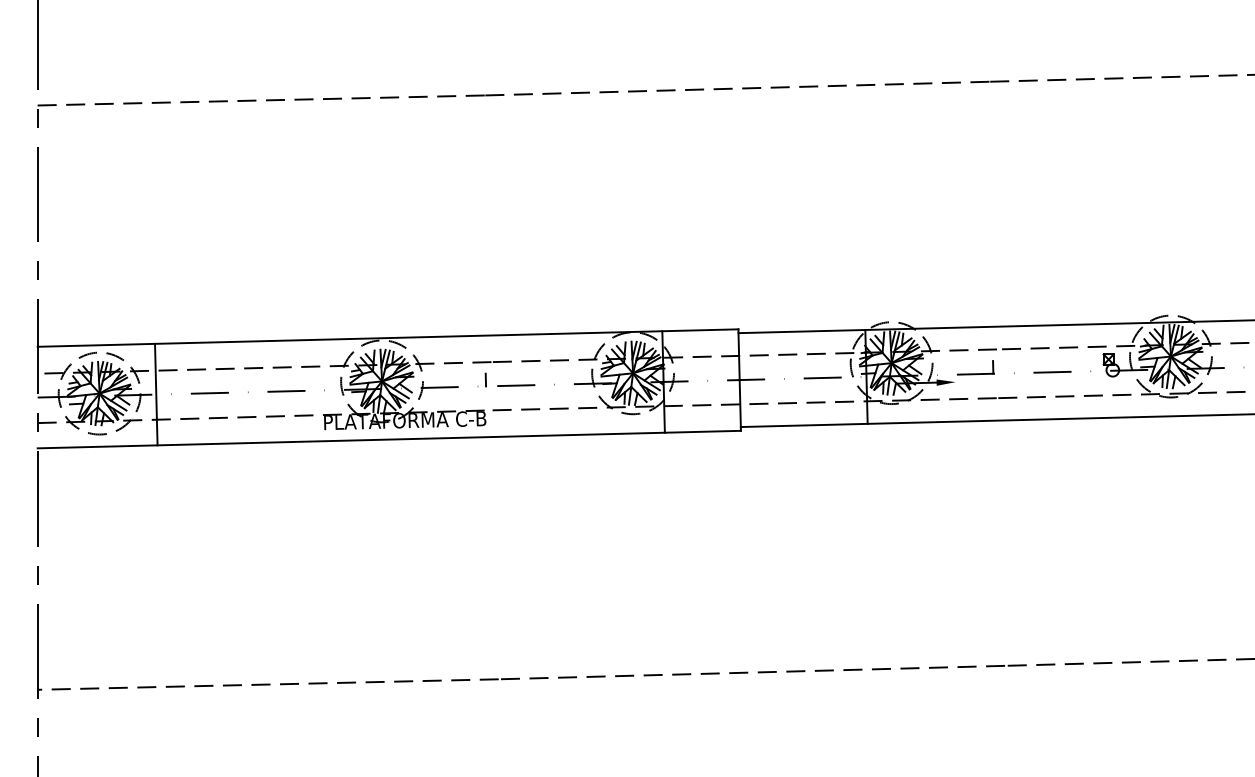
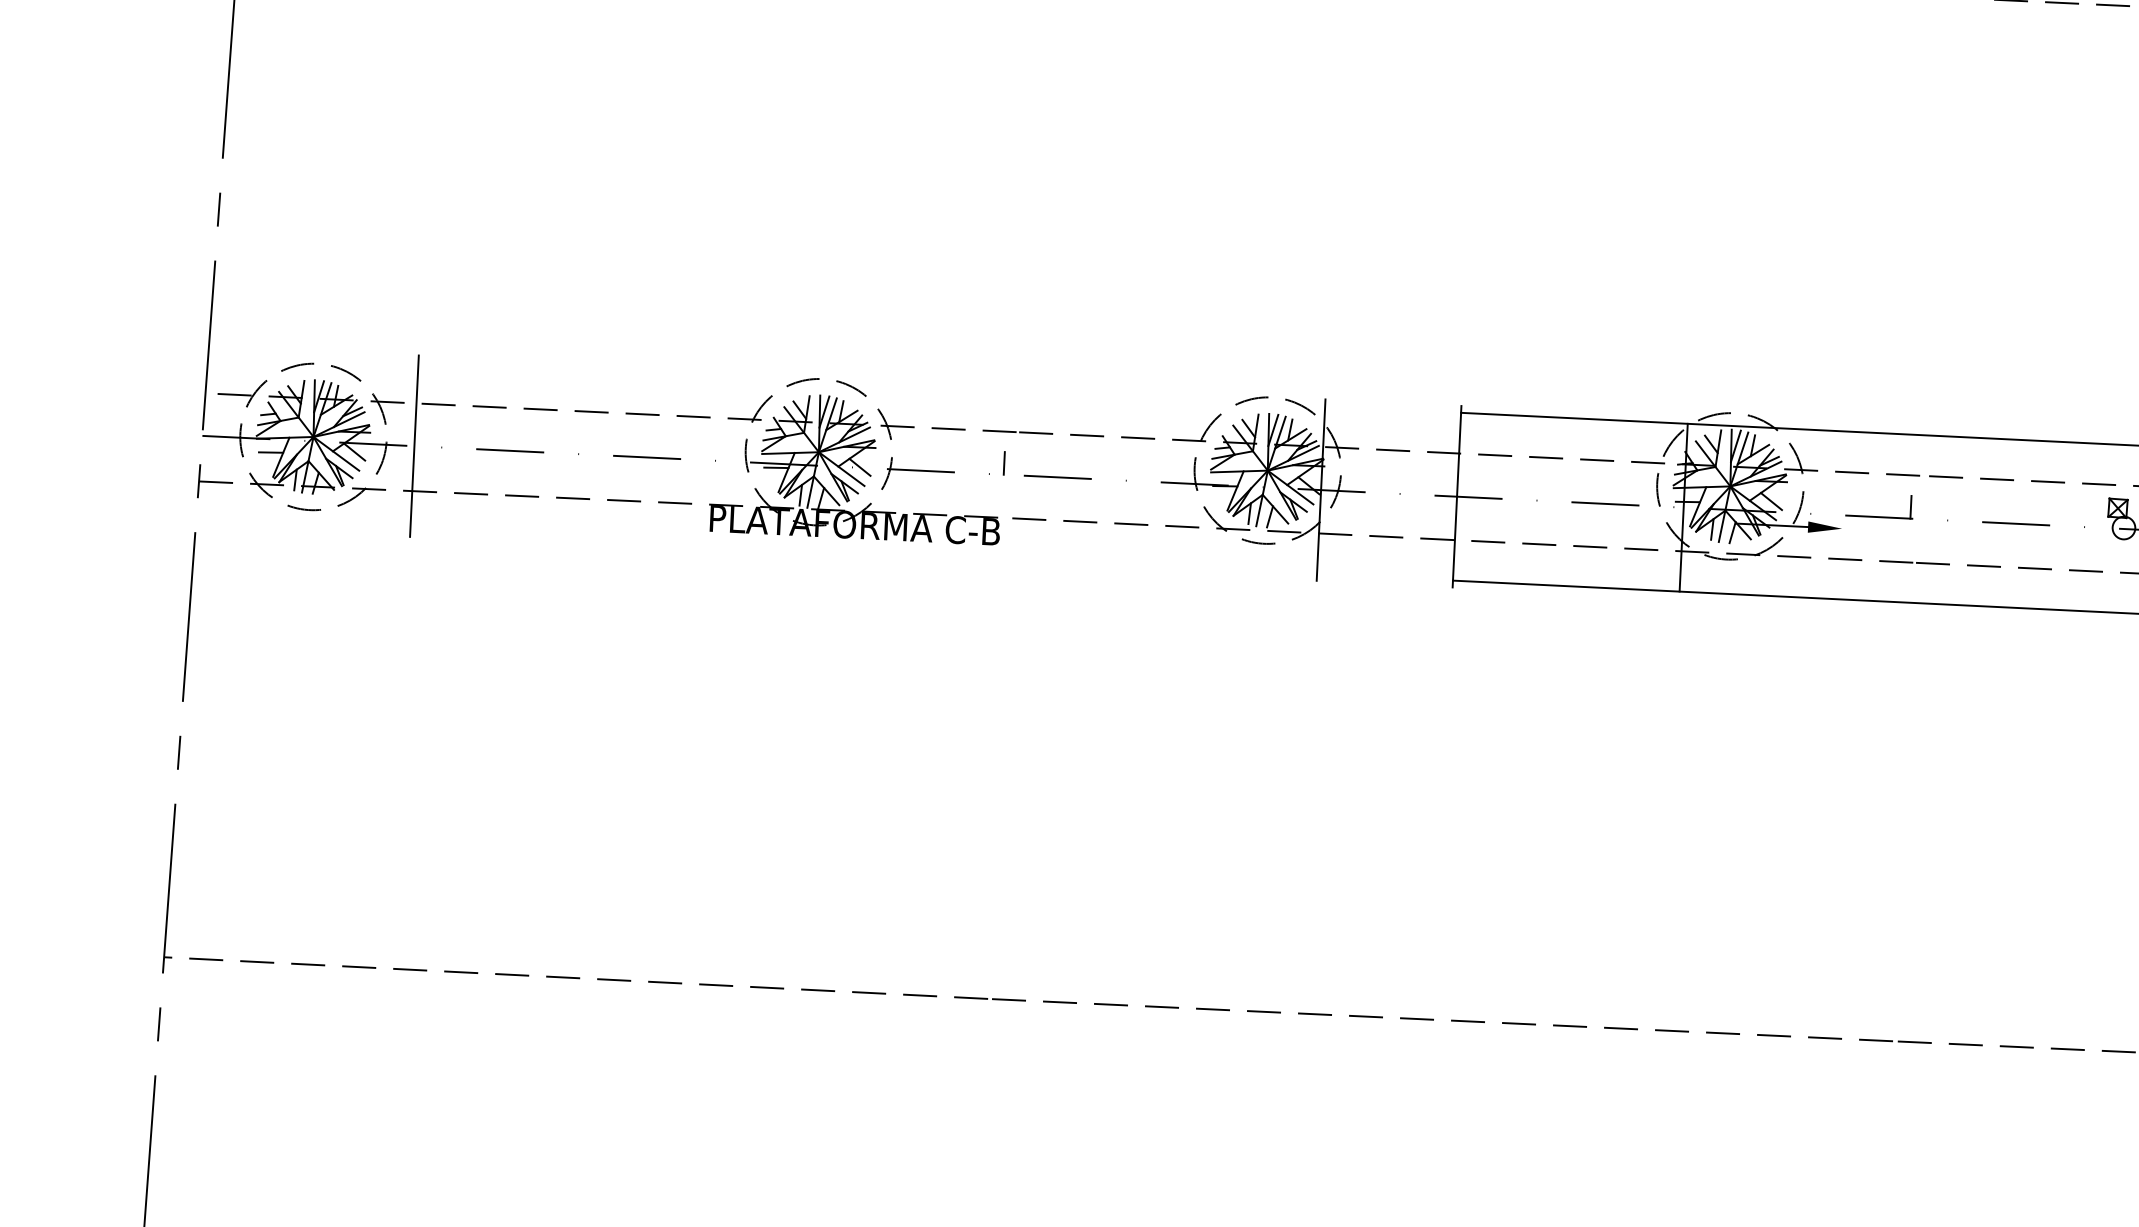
line: (387, 337) -> (834, 374), removed
line: (388, 439) -> (822, 556), removed

